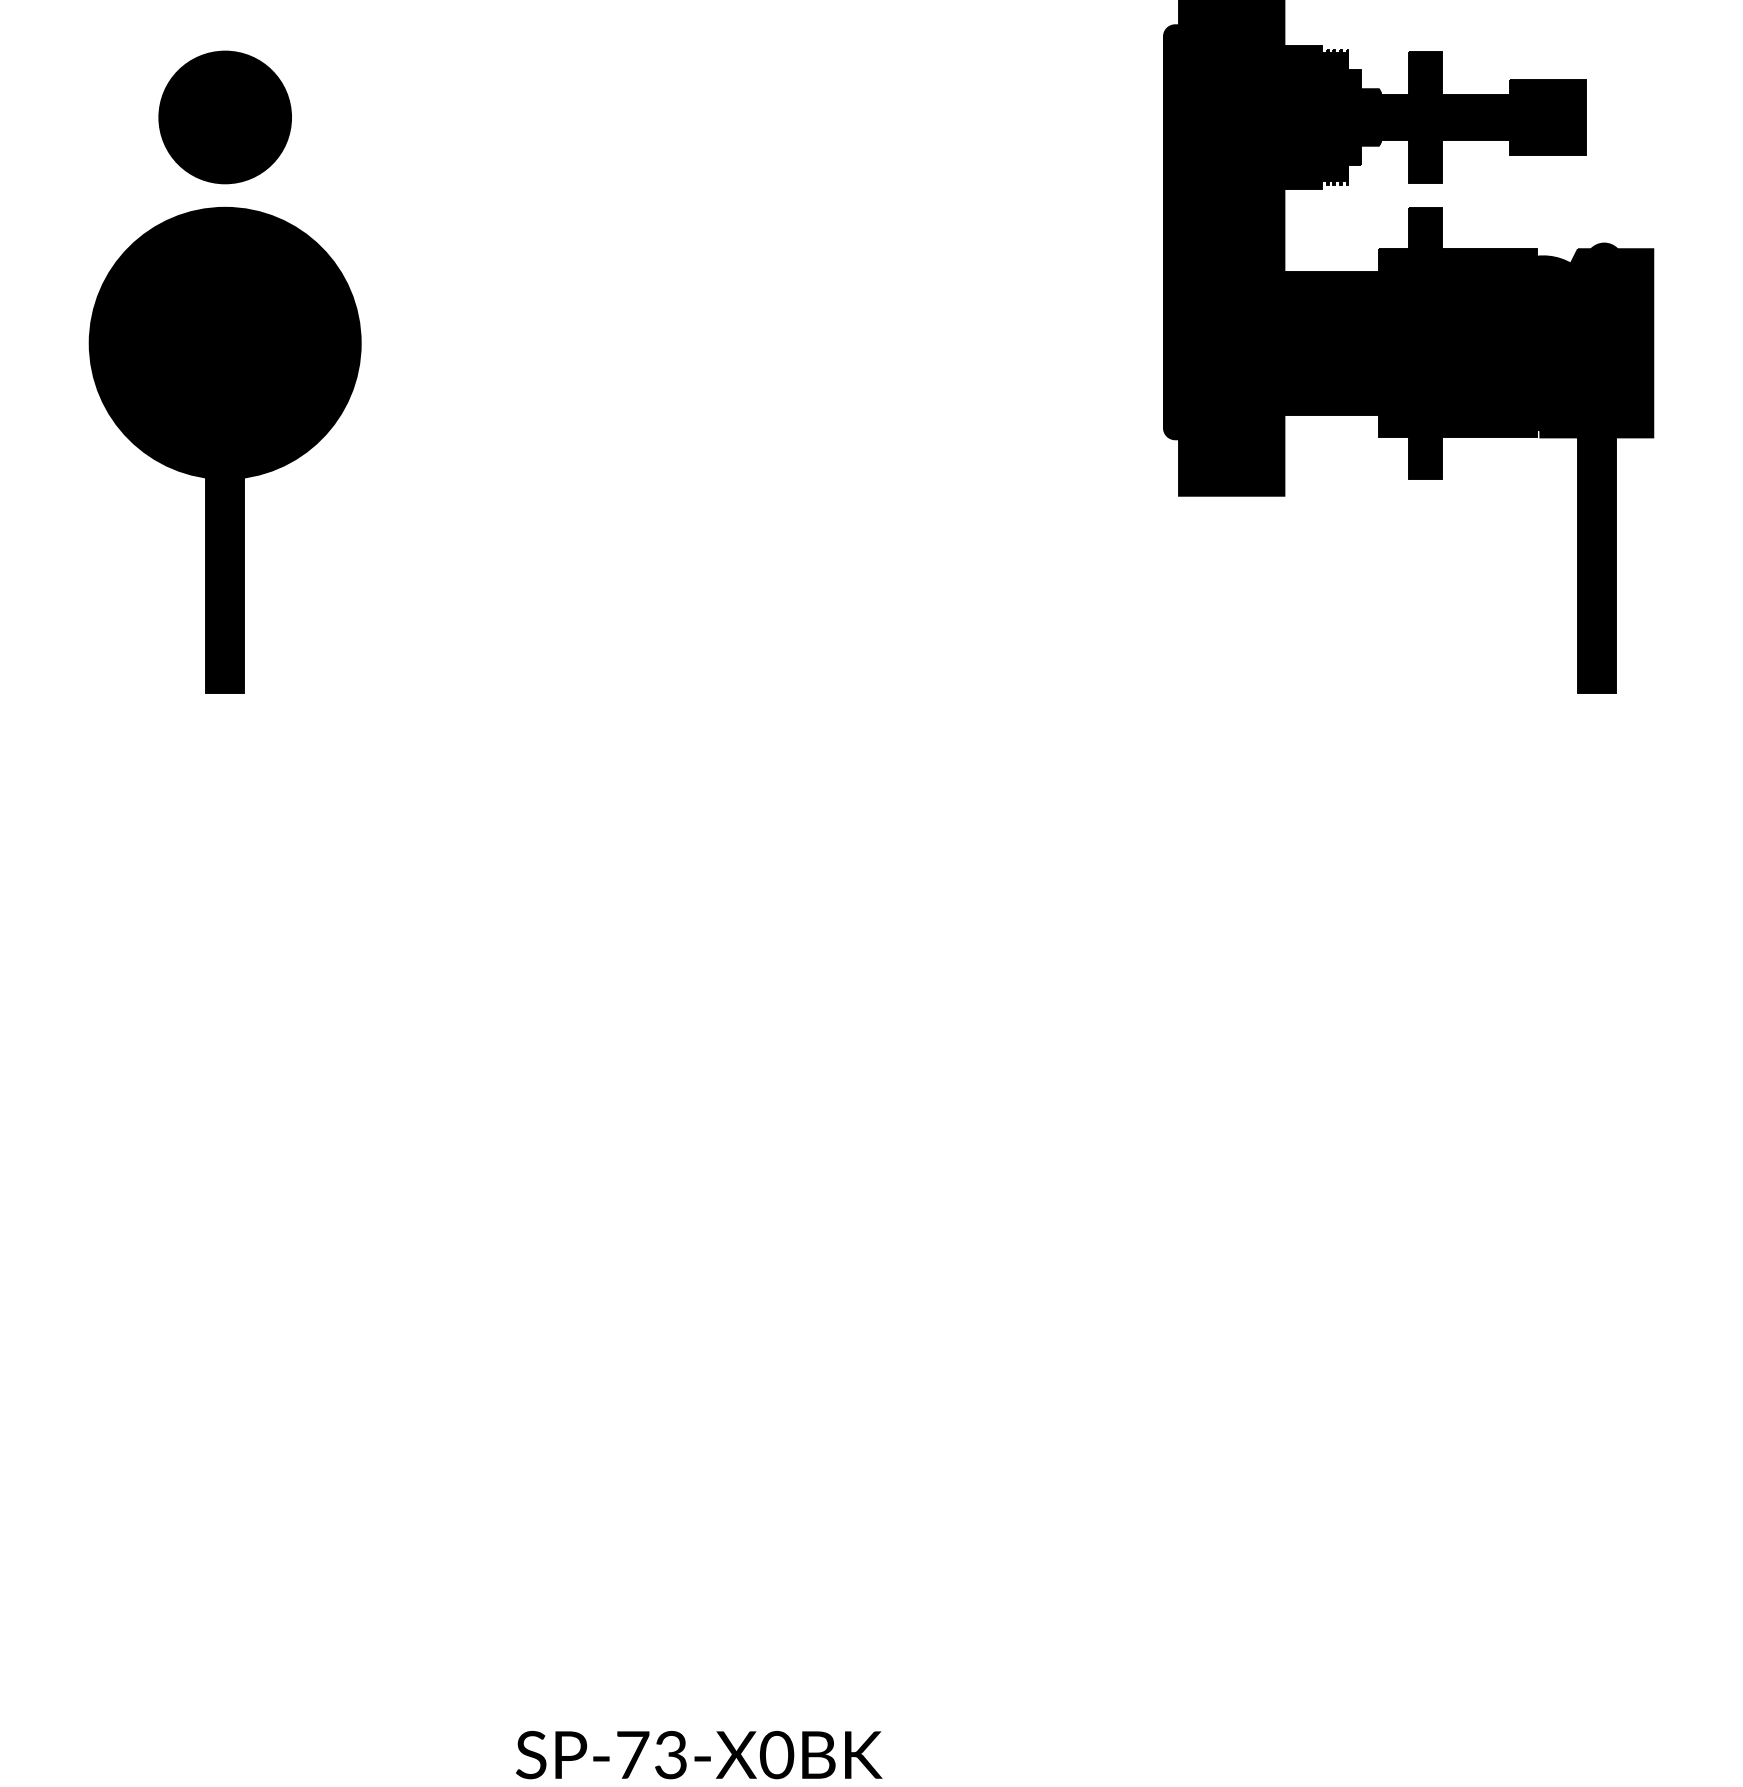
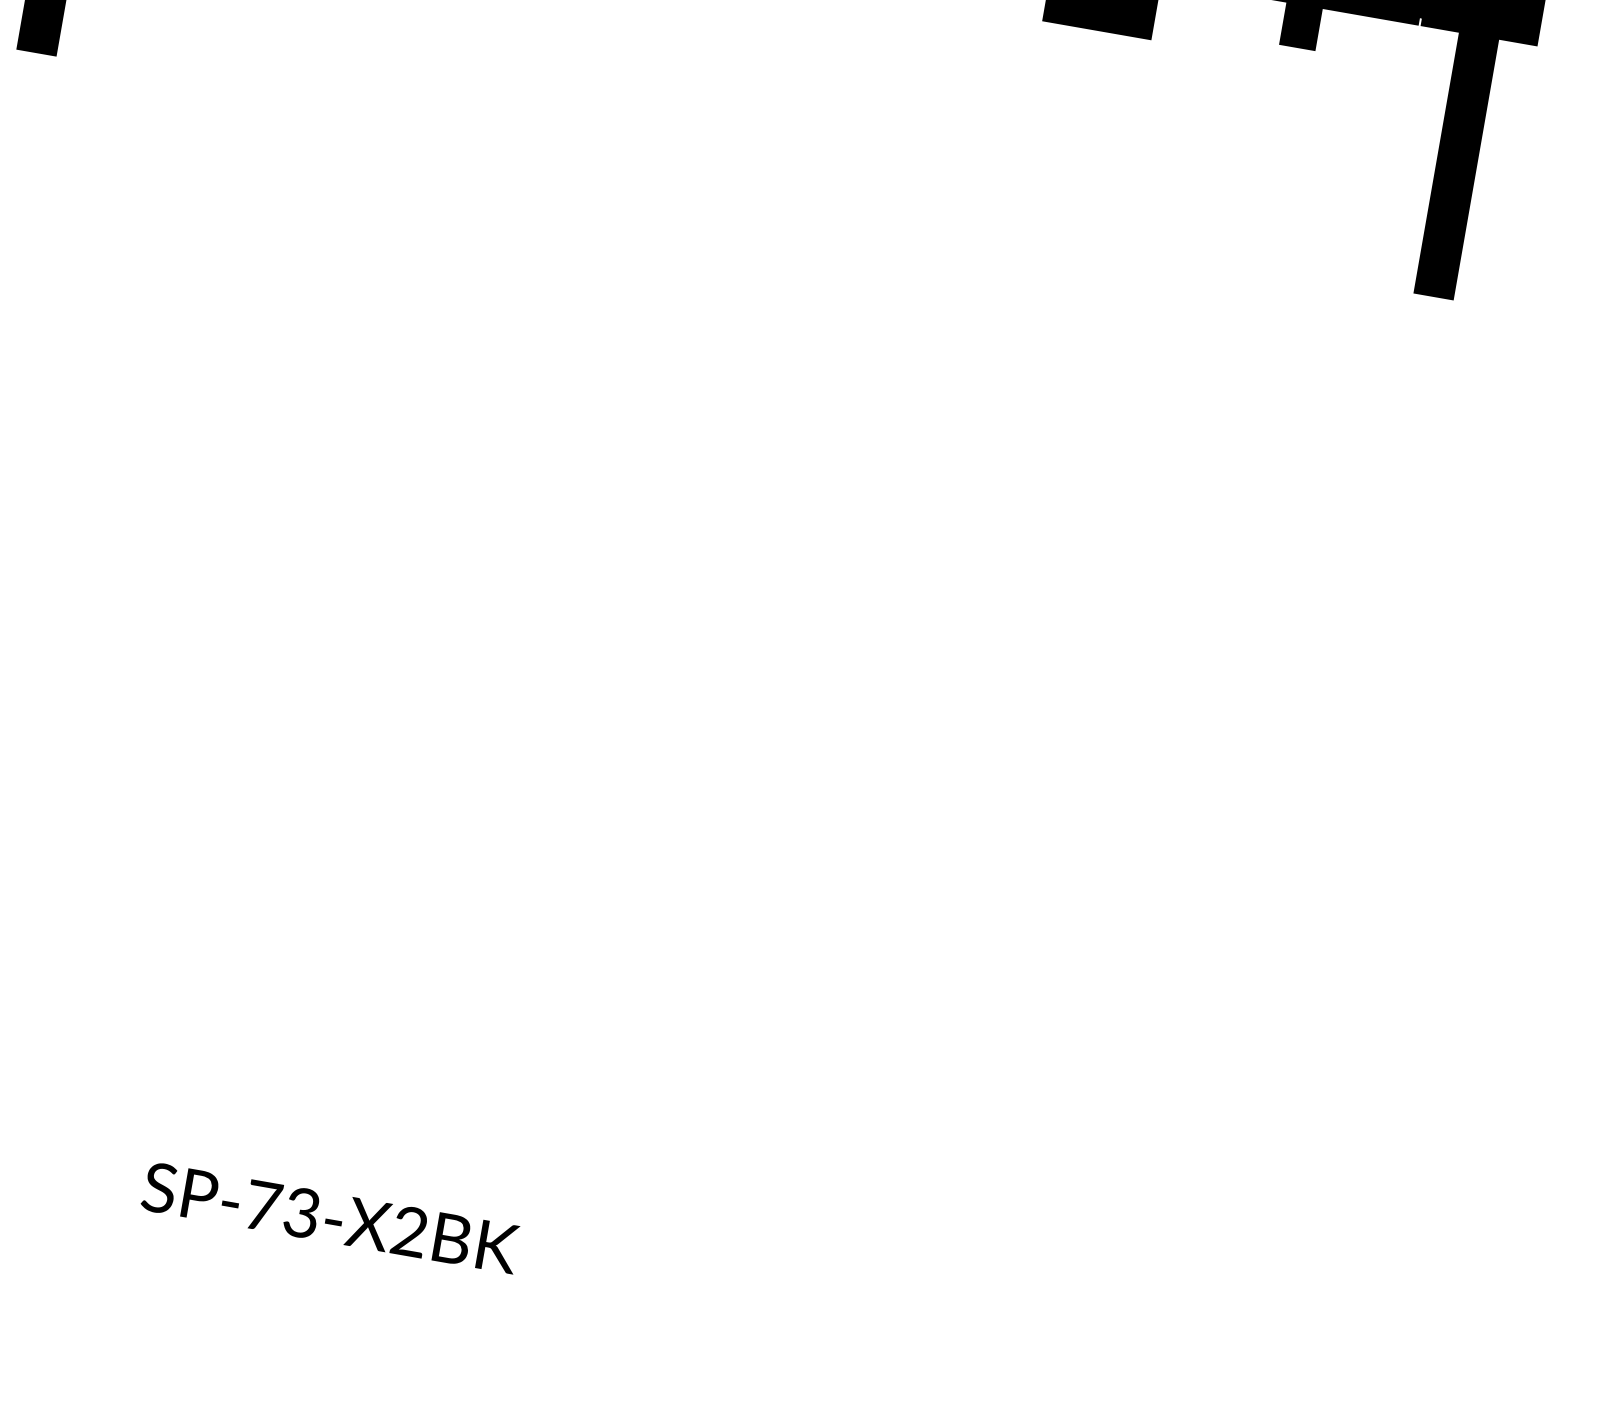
text: (776, 1755) -> (409, 1232), SP-73-X0BK -> SP-73-X2BK

